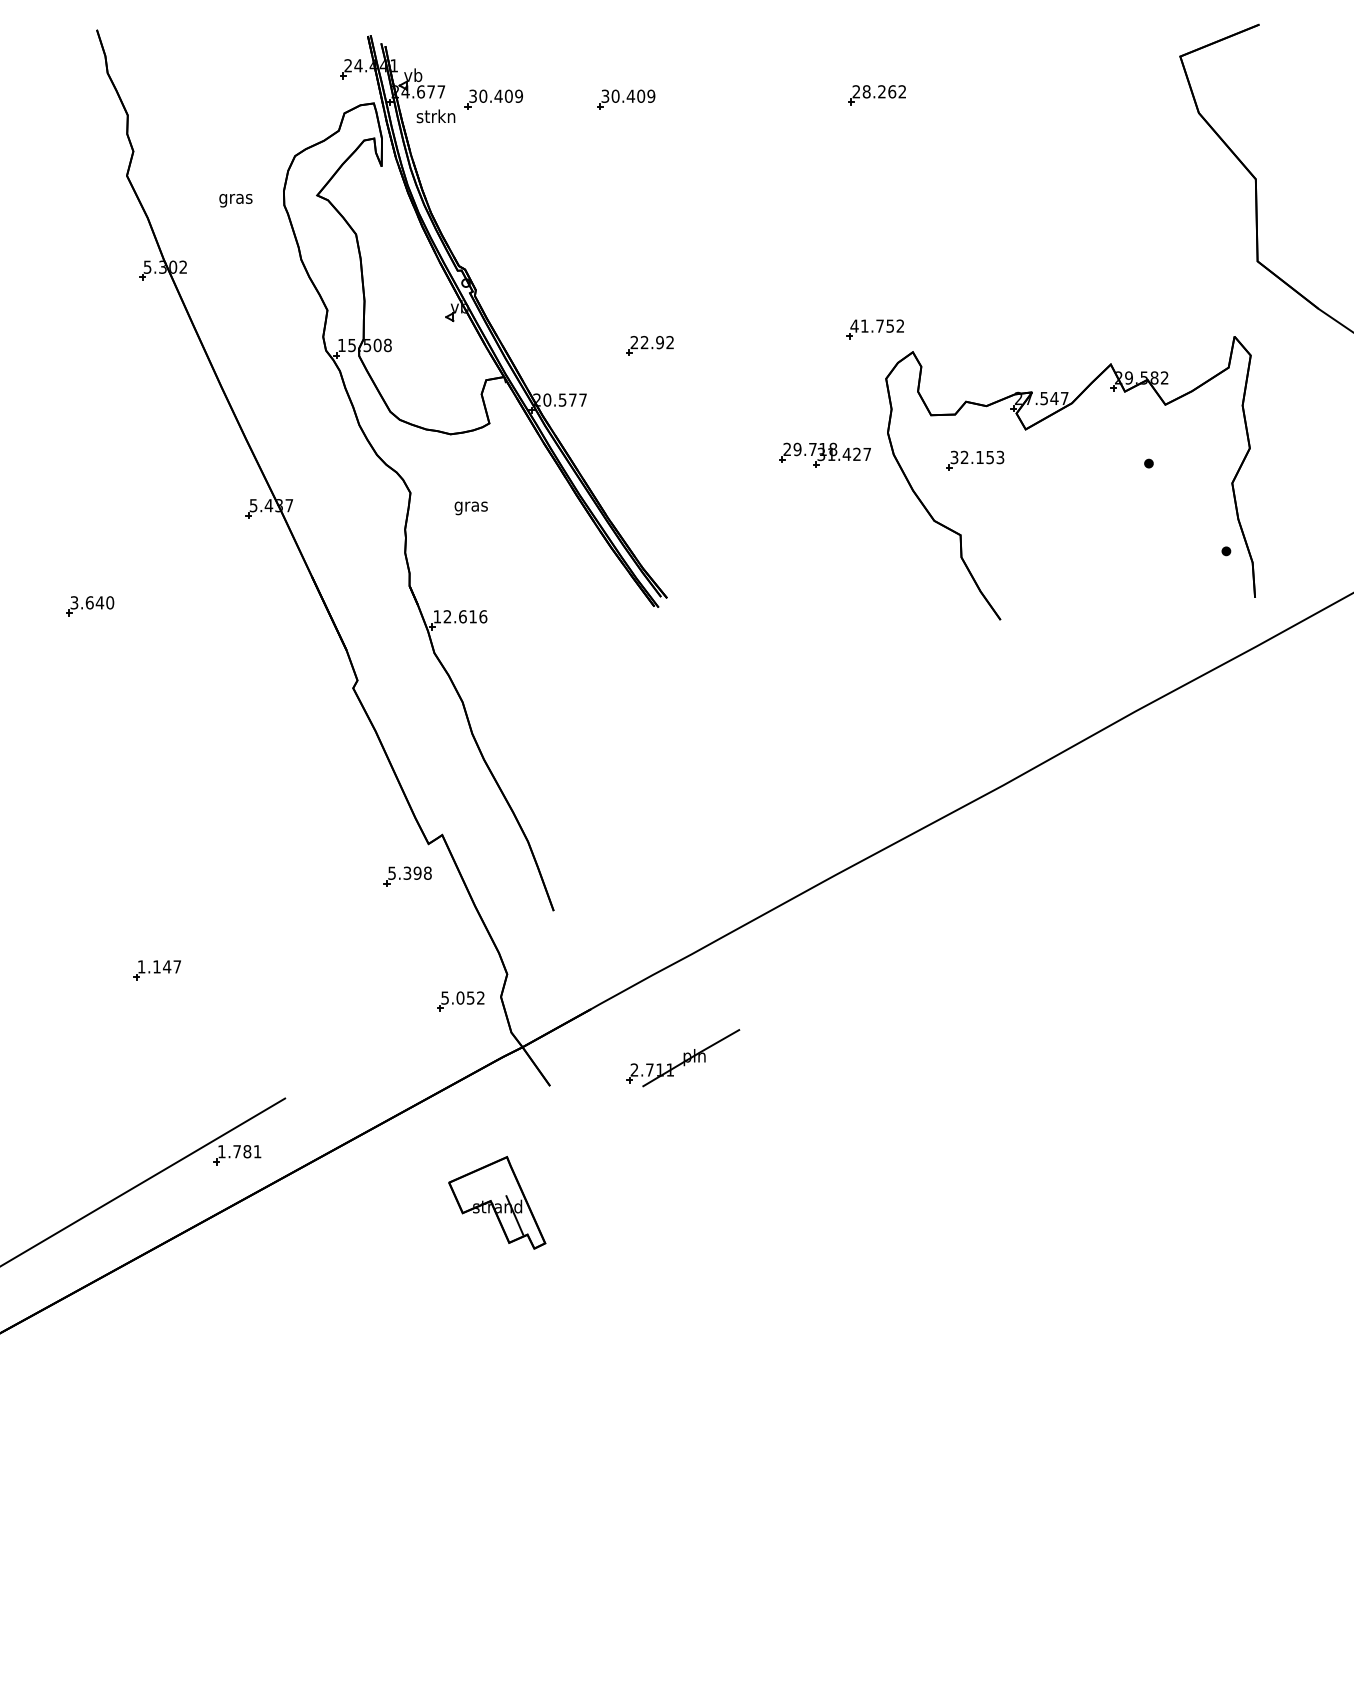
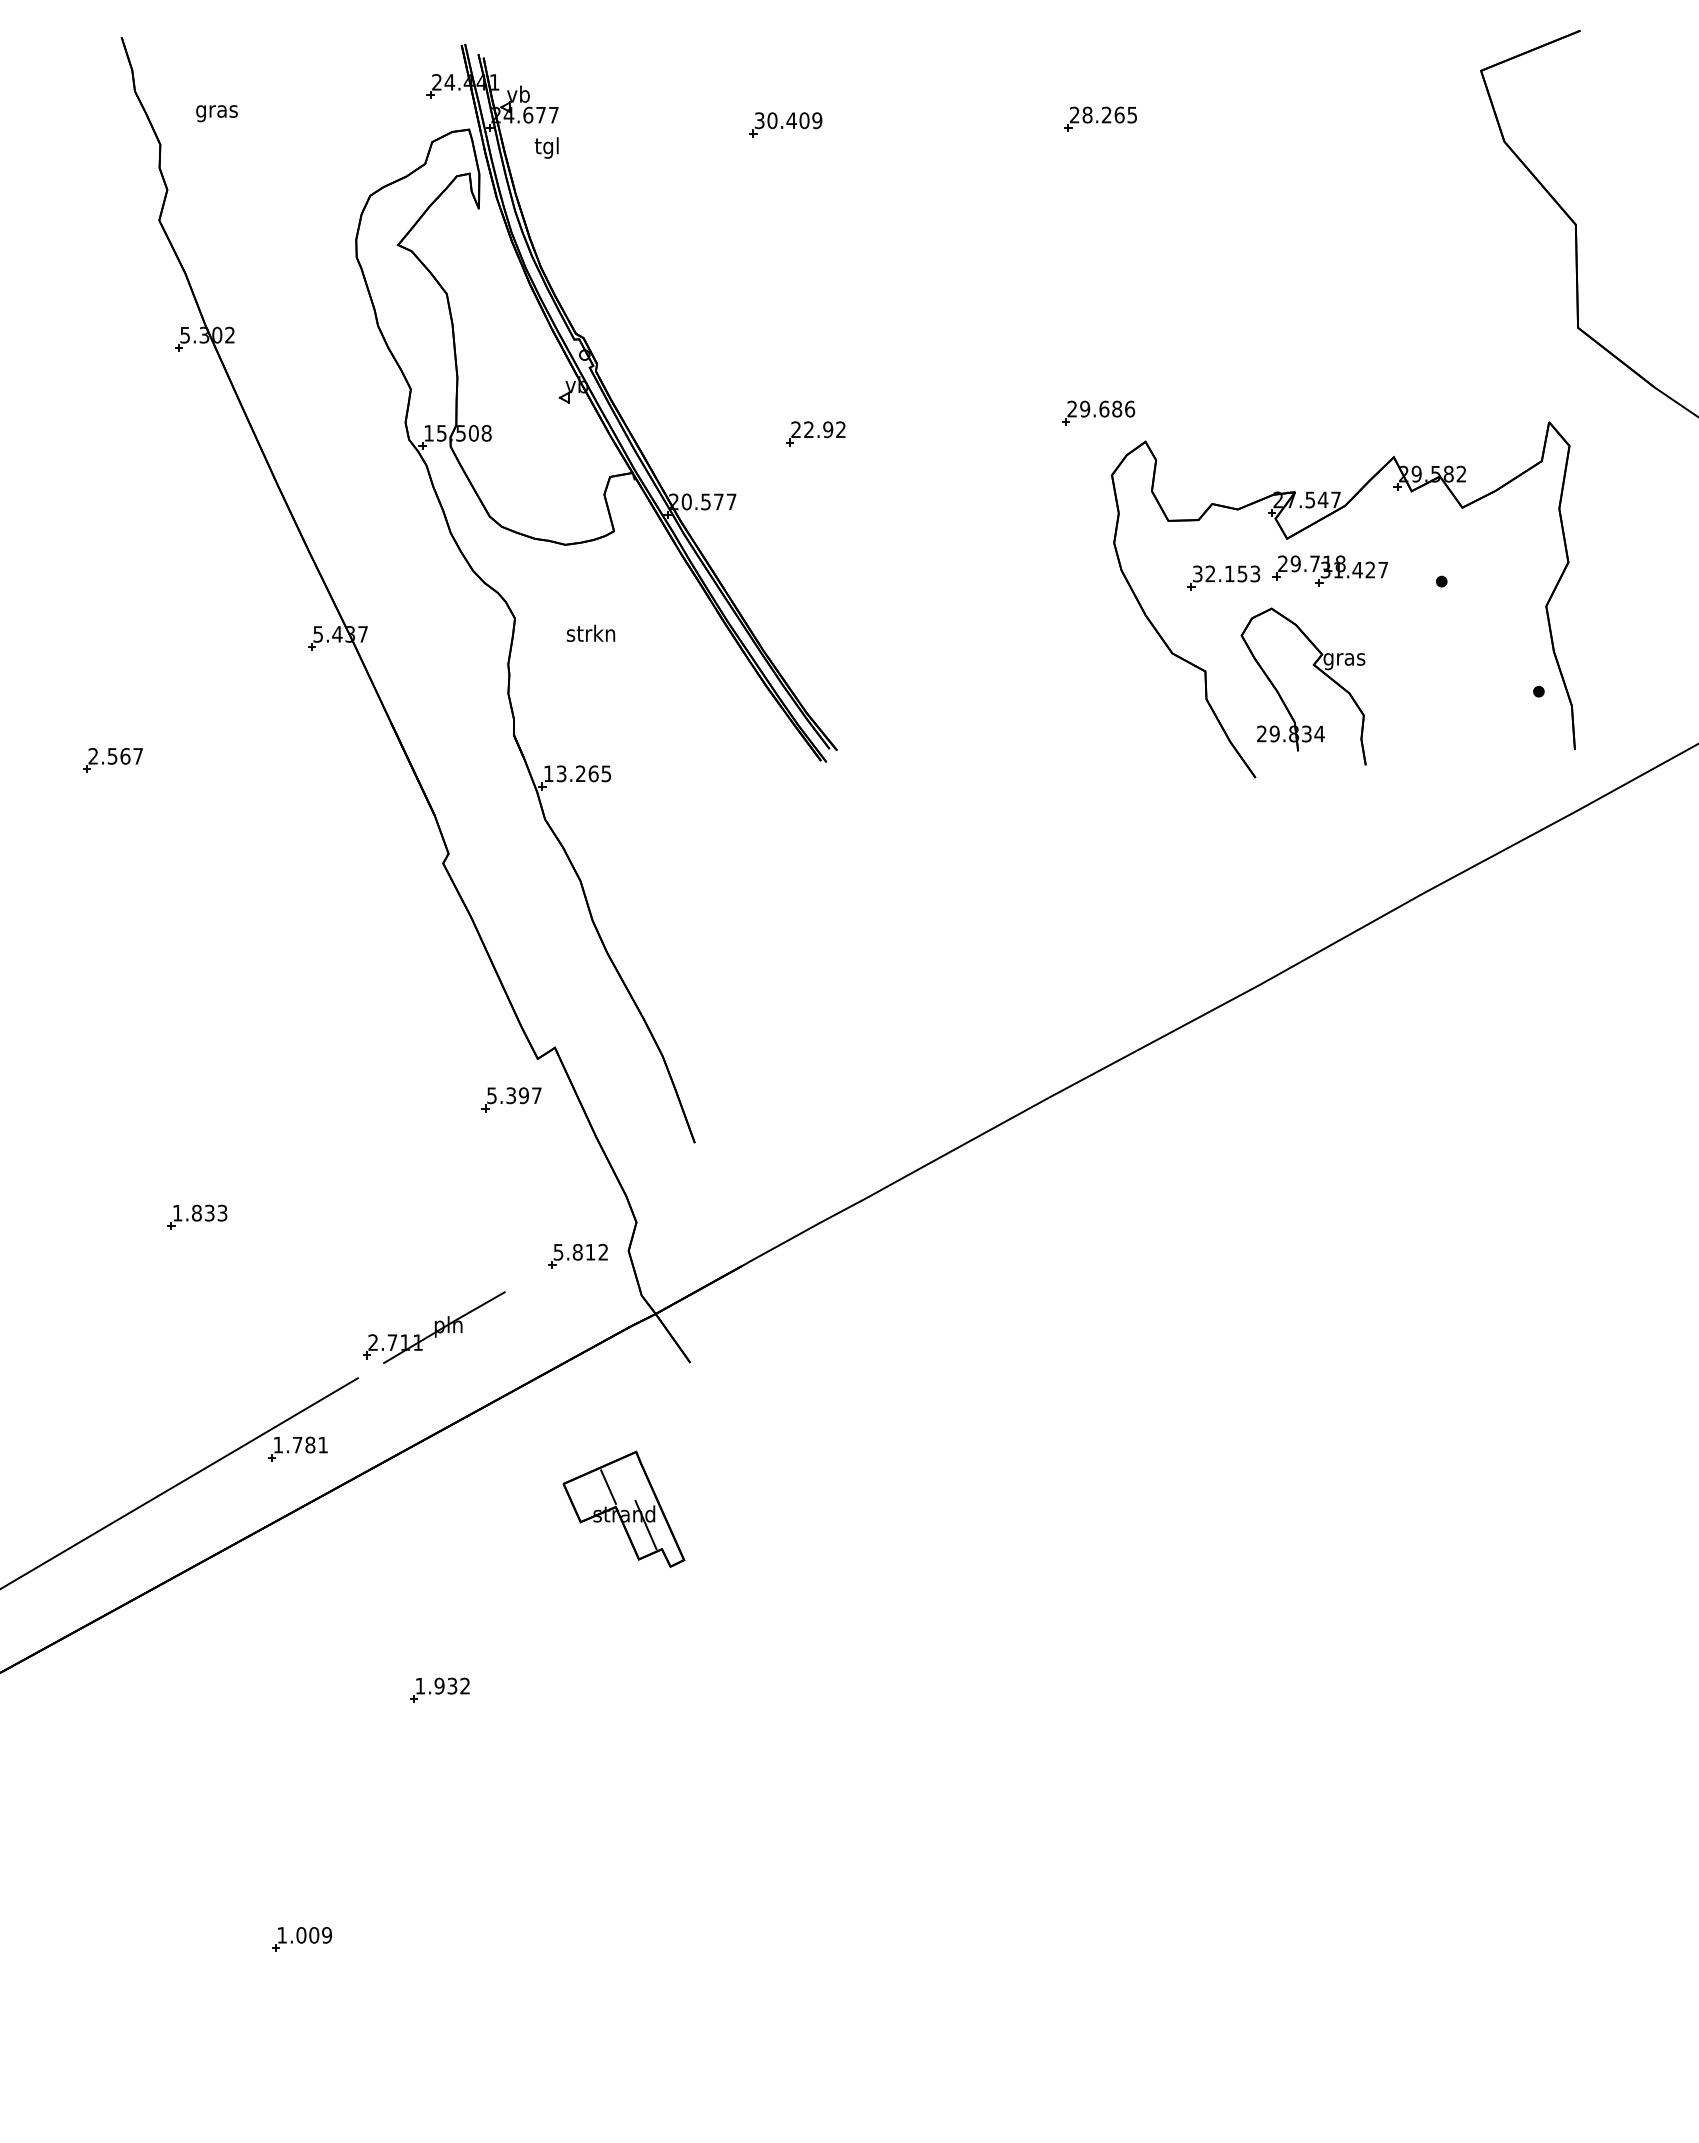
text: (901, 91) -> (1131, 114), 28.262 -> 28.265
part: (493, 99) -> (619, 124), removed
text: (436, 117) -> (547, 147), strkn -> tgl
text: (235, 200) -> (216, 113), moved
text: (877, 325) -> (1101, 408), 41.752 -> 29.686
part: (824, 454) -> (1329, 570), moved
text: (470, 506) -> (590, 635), gras -> strkn
part: (1049, 533) -> (1317, 669), added
text: (92, 602) -> (115, 756), 3.640 -> 2.567
text: (465, 616) -> (583, 773), 12.616 -> 13.265
text: (427, 873) -> (536, 1095), 5.398 -> 5.397
text: (166, 966) -> (209, 1212), 1.147 -> 1.833
text: (465, 998) -> (583, 1252), 5.052 -> 5.812
part: (683, 1058) -> (434, 1327), moved
line: (484, 1184) -> (608, 1486), added
part: (350, 1346) -> (439, 1689), added
part: (240, 1545) -> (301, 1939), added

